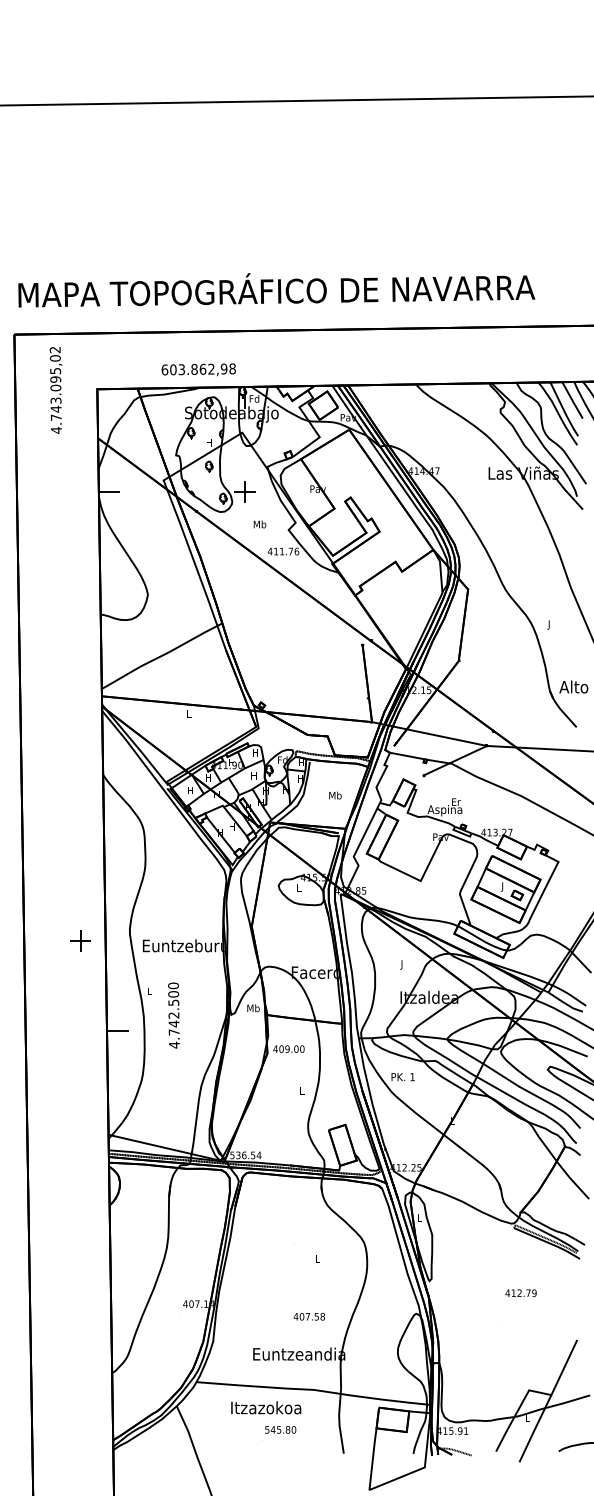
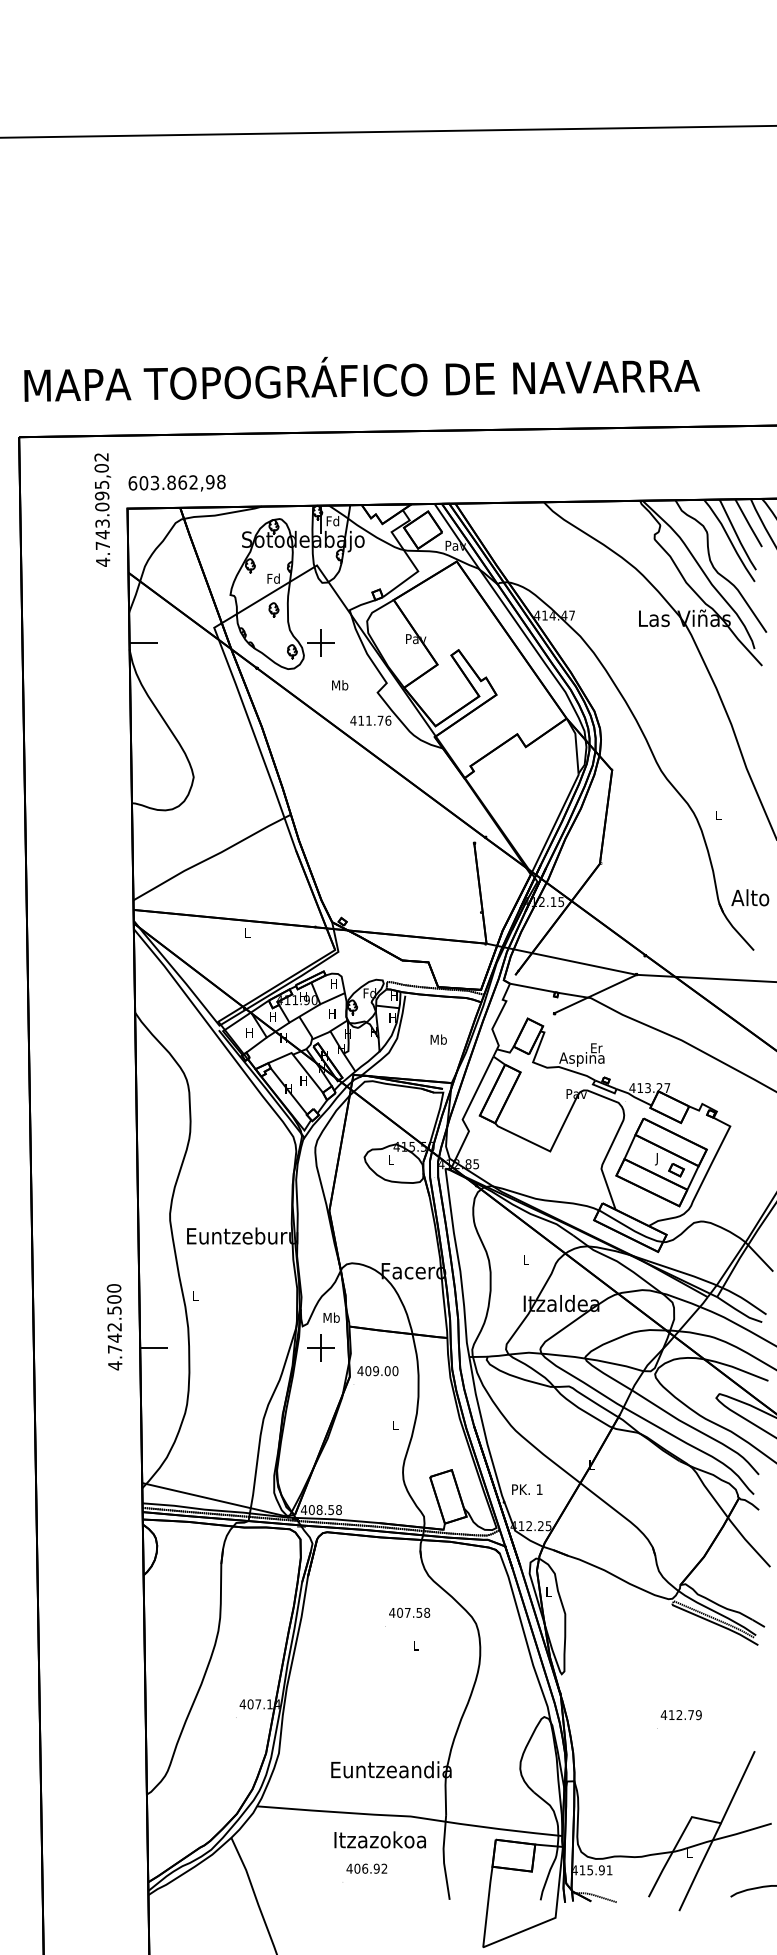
text: (198, 369) -> (176, 482), moved
text: (55, 389) -> (102, 509), moved
text: (209, 442) -> (273, 578), H -> Fd
text: (549, 624) -> (718, 816), J -> L
part: (80, 940) -> (320, 1347), moved
text: (401, 964) -> (525, 1260), J -> L
text: (173, 1015) -> (114, 1327), moved
text: (403, 1076) -> (527, 1489), moved
text: (245, 1155) -> (321, 1510), 536.54 -> 408.58
text: (520, 1293) -> (680, 1715), moved
text: (309, 1316) -> (409, 1612), moved
text: (265, 1407) -> (379, 1839), moved
text: (280, 1429) -> (366, 1868), 545.80 -> 406.92

